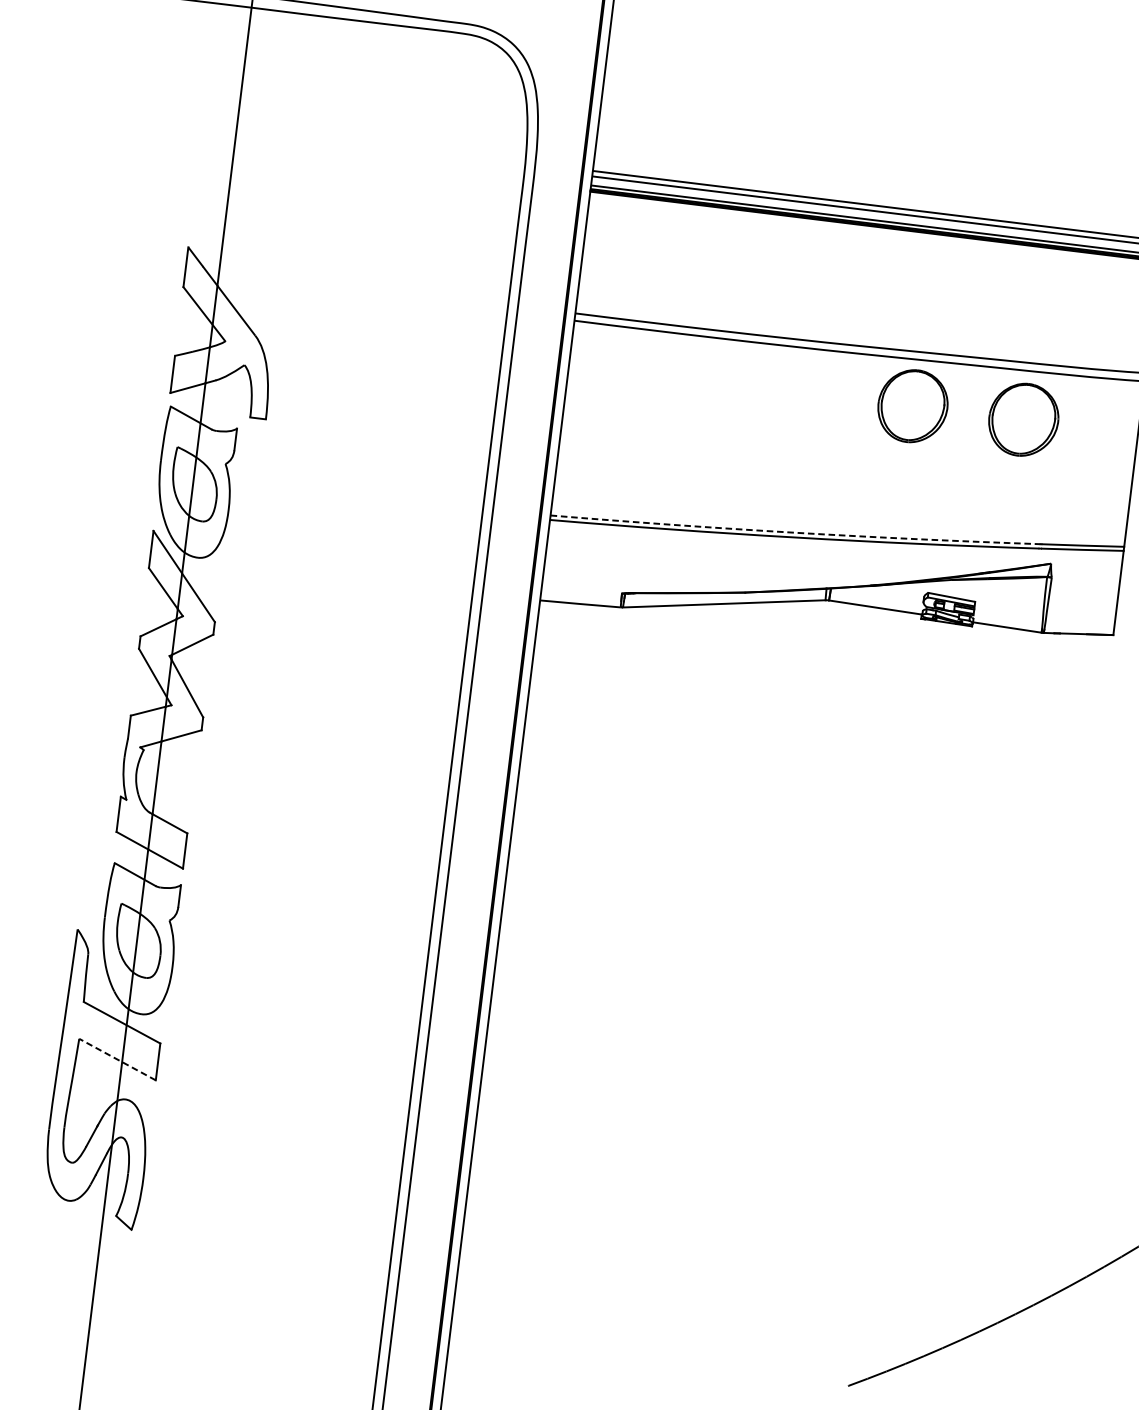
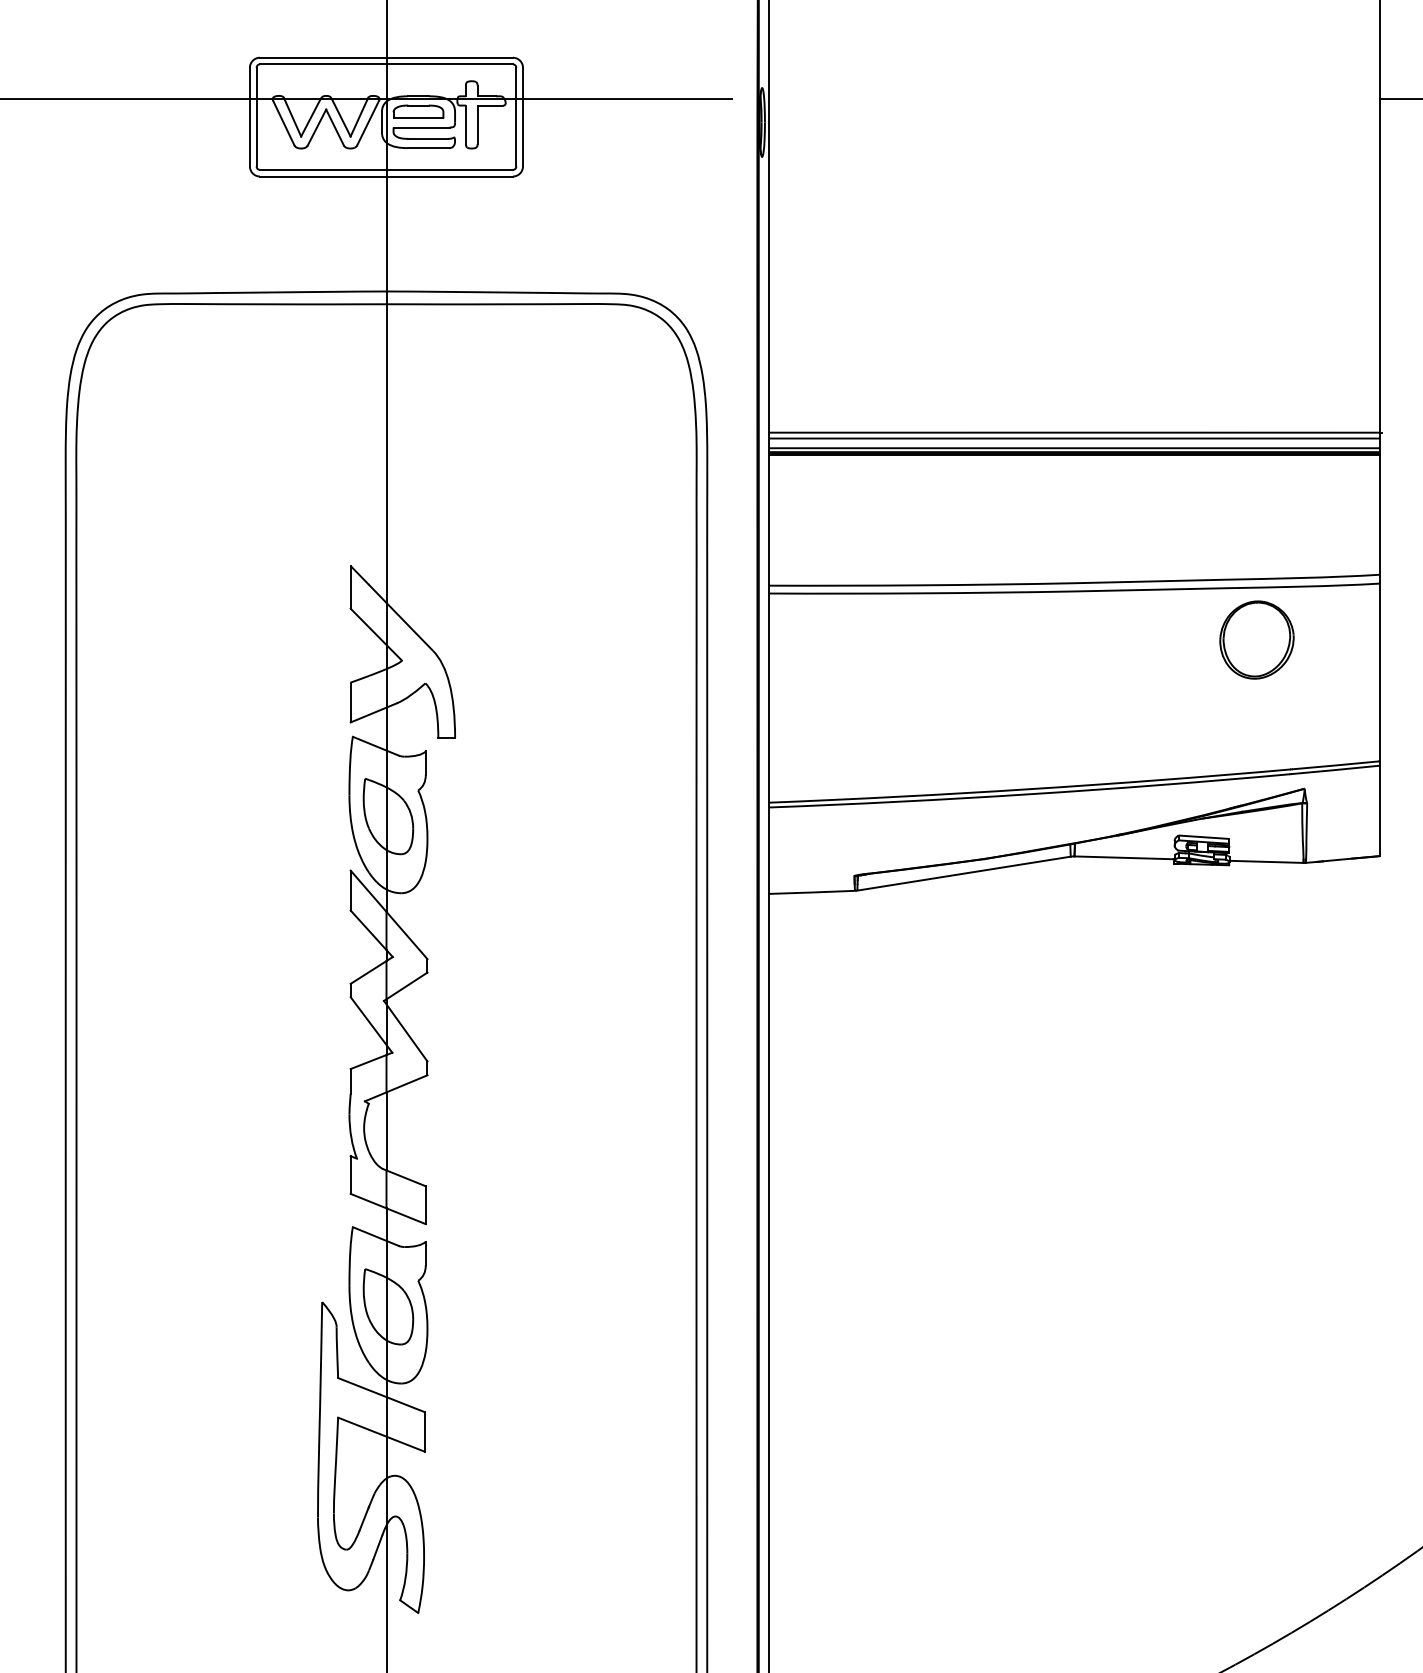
part: (912, 405) -> (1137, 639), removed
arc: (795, 533) -> (1030, 789), dashed -> solid
line: (116, 1059) -> (380, 1434), dashed -> solid

